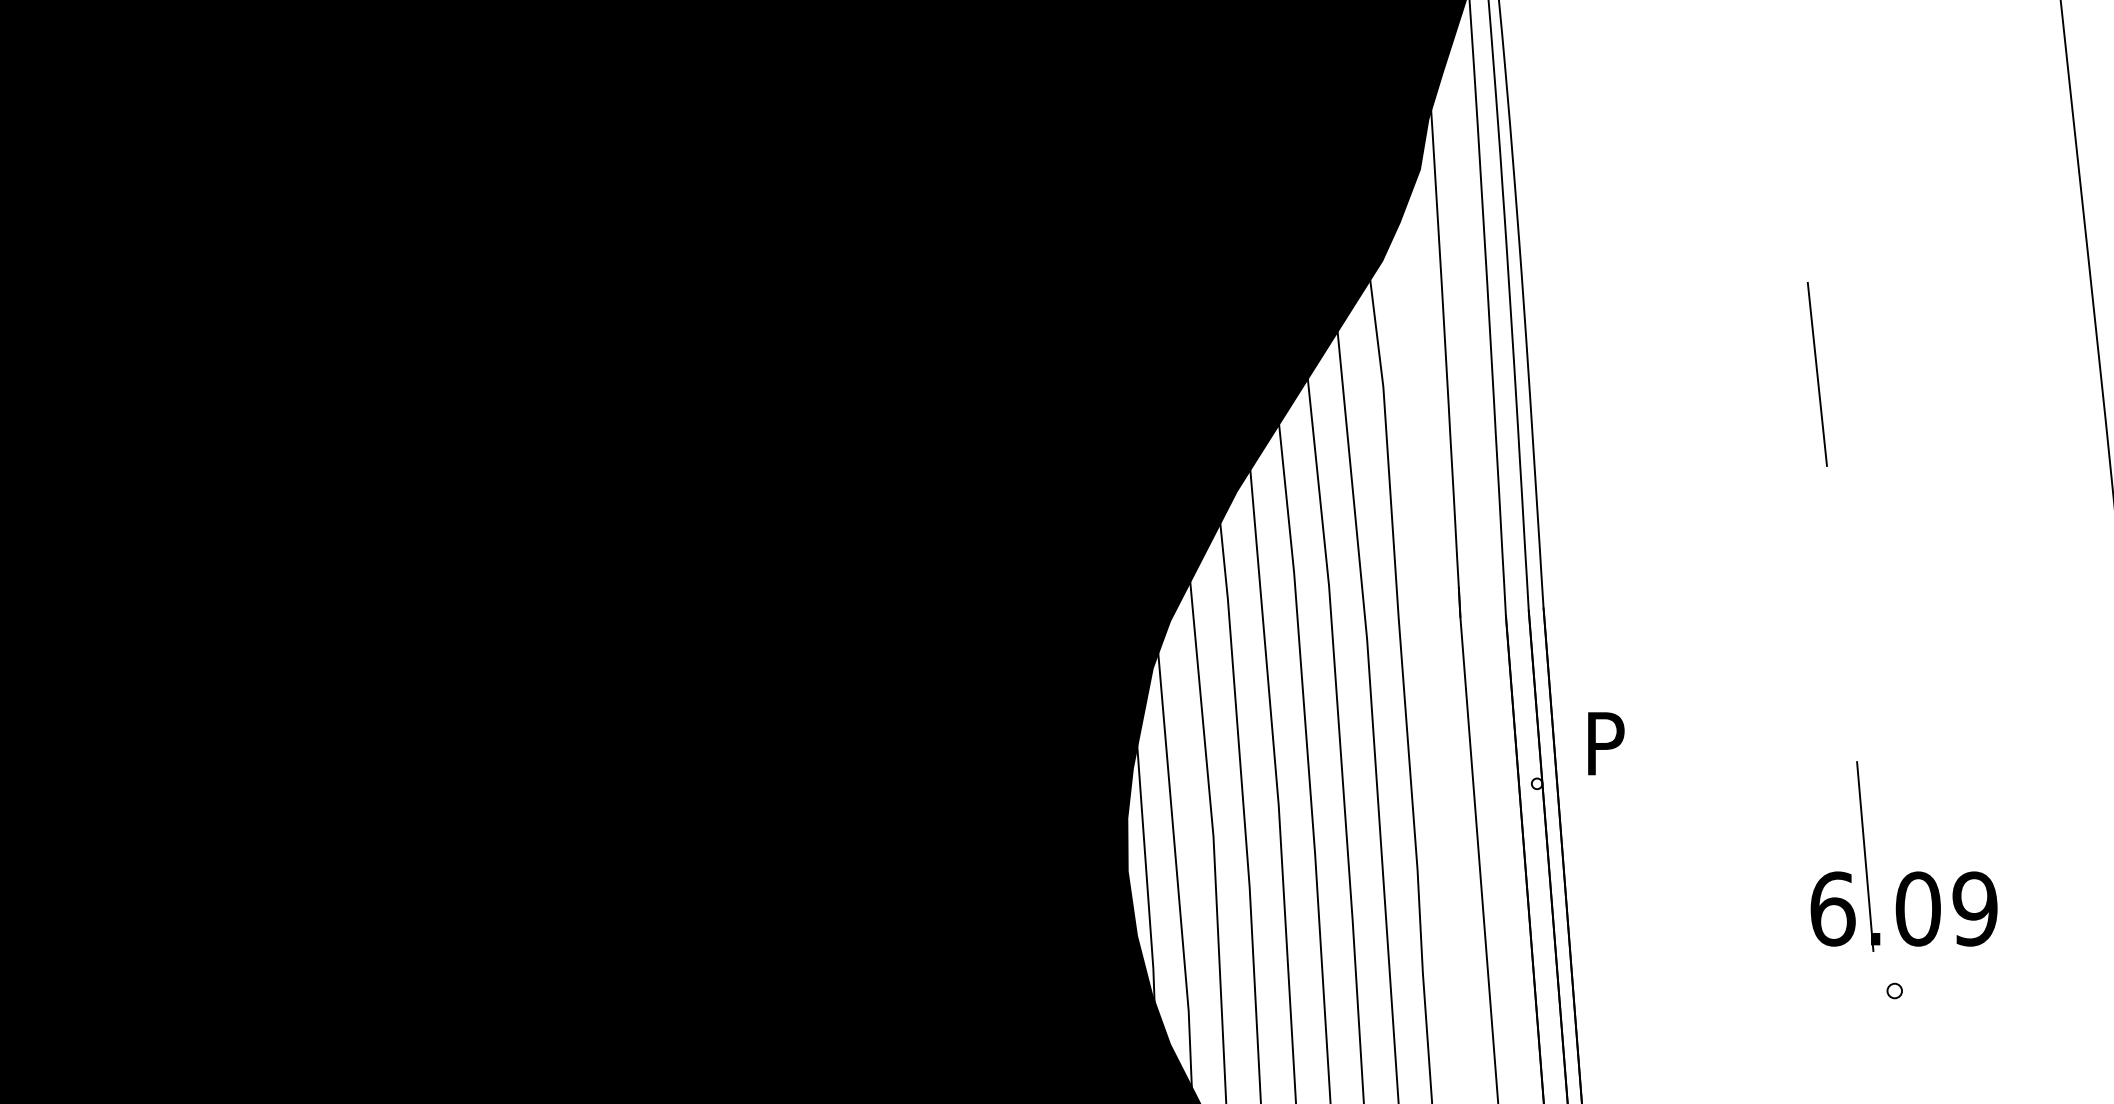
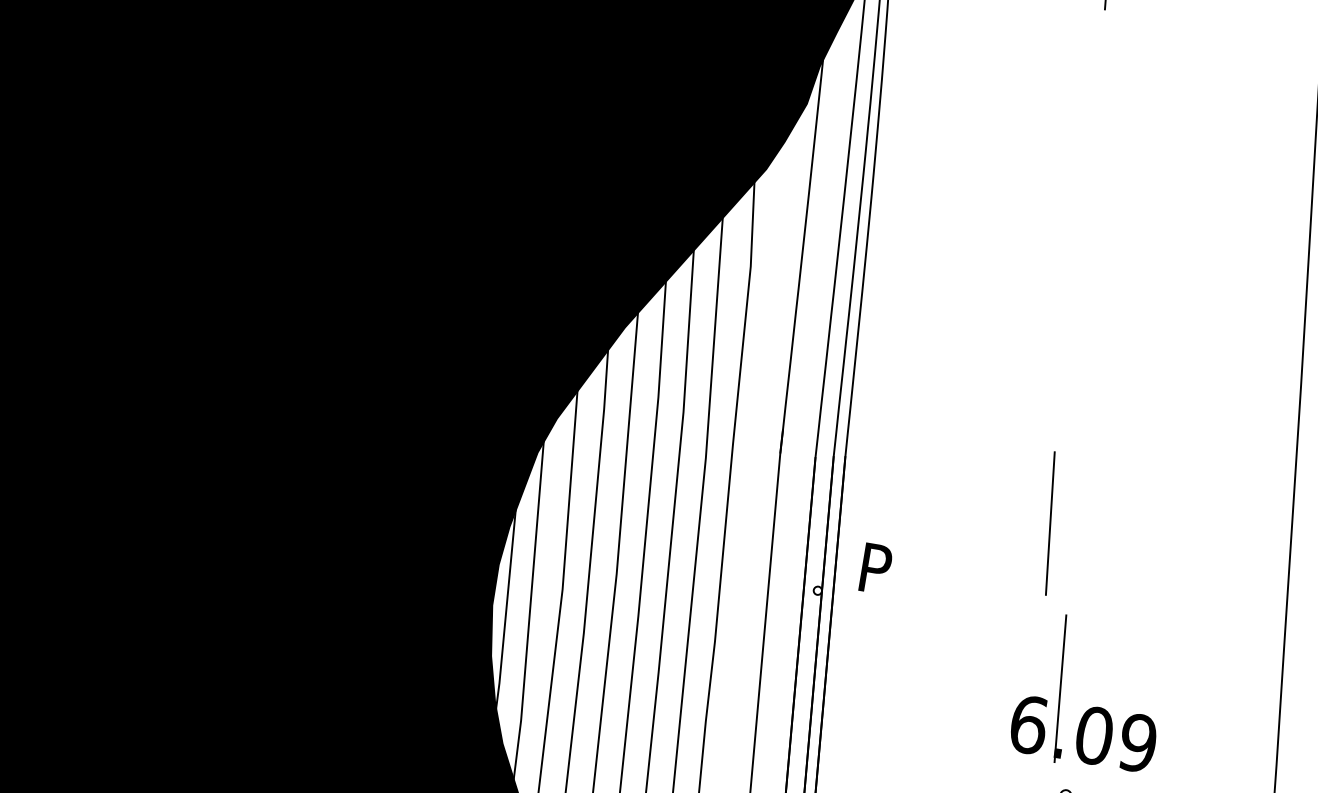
line: (1816, 374) -> (1049, 523), moved

